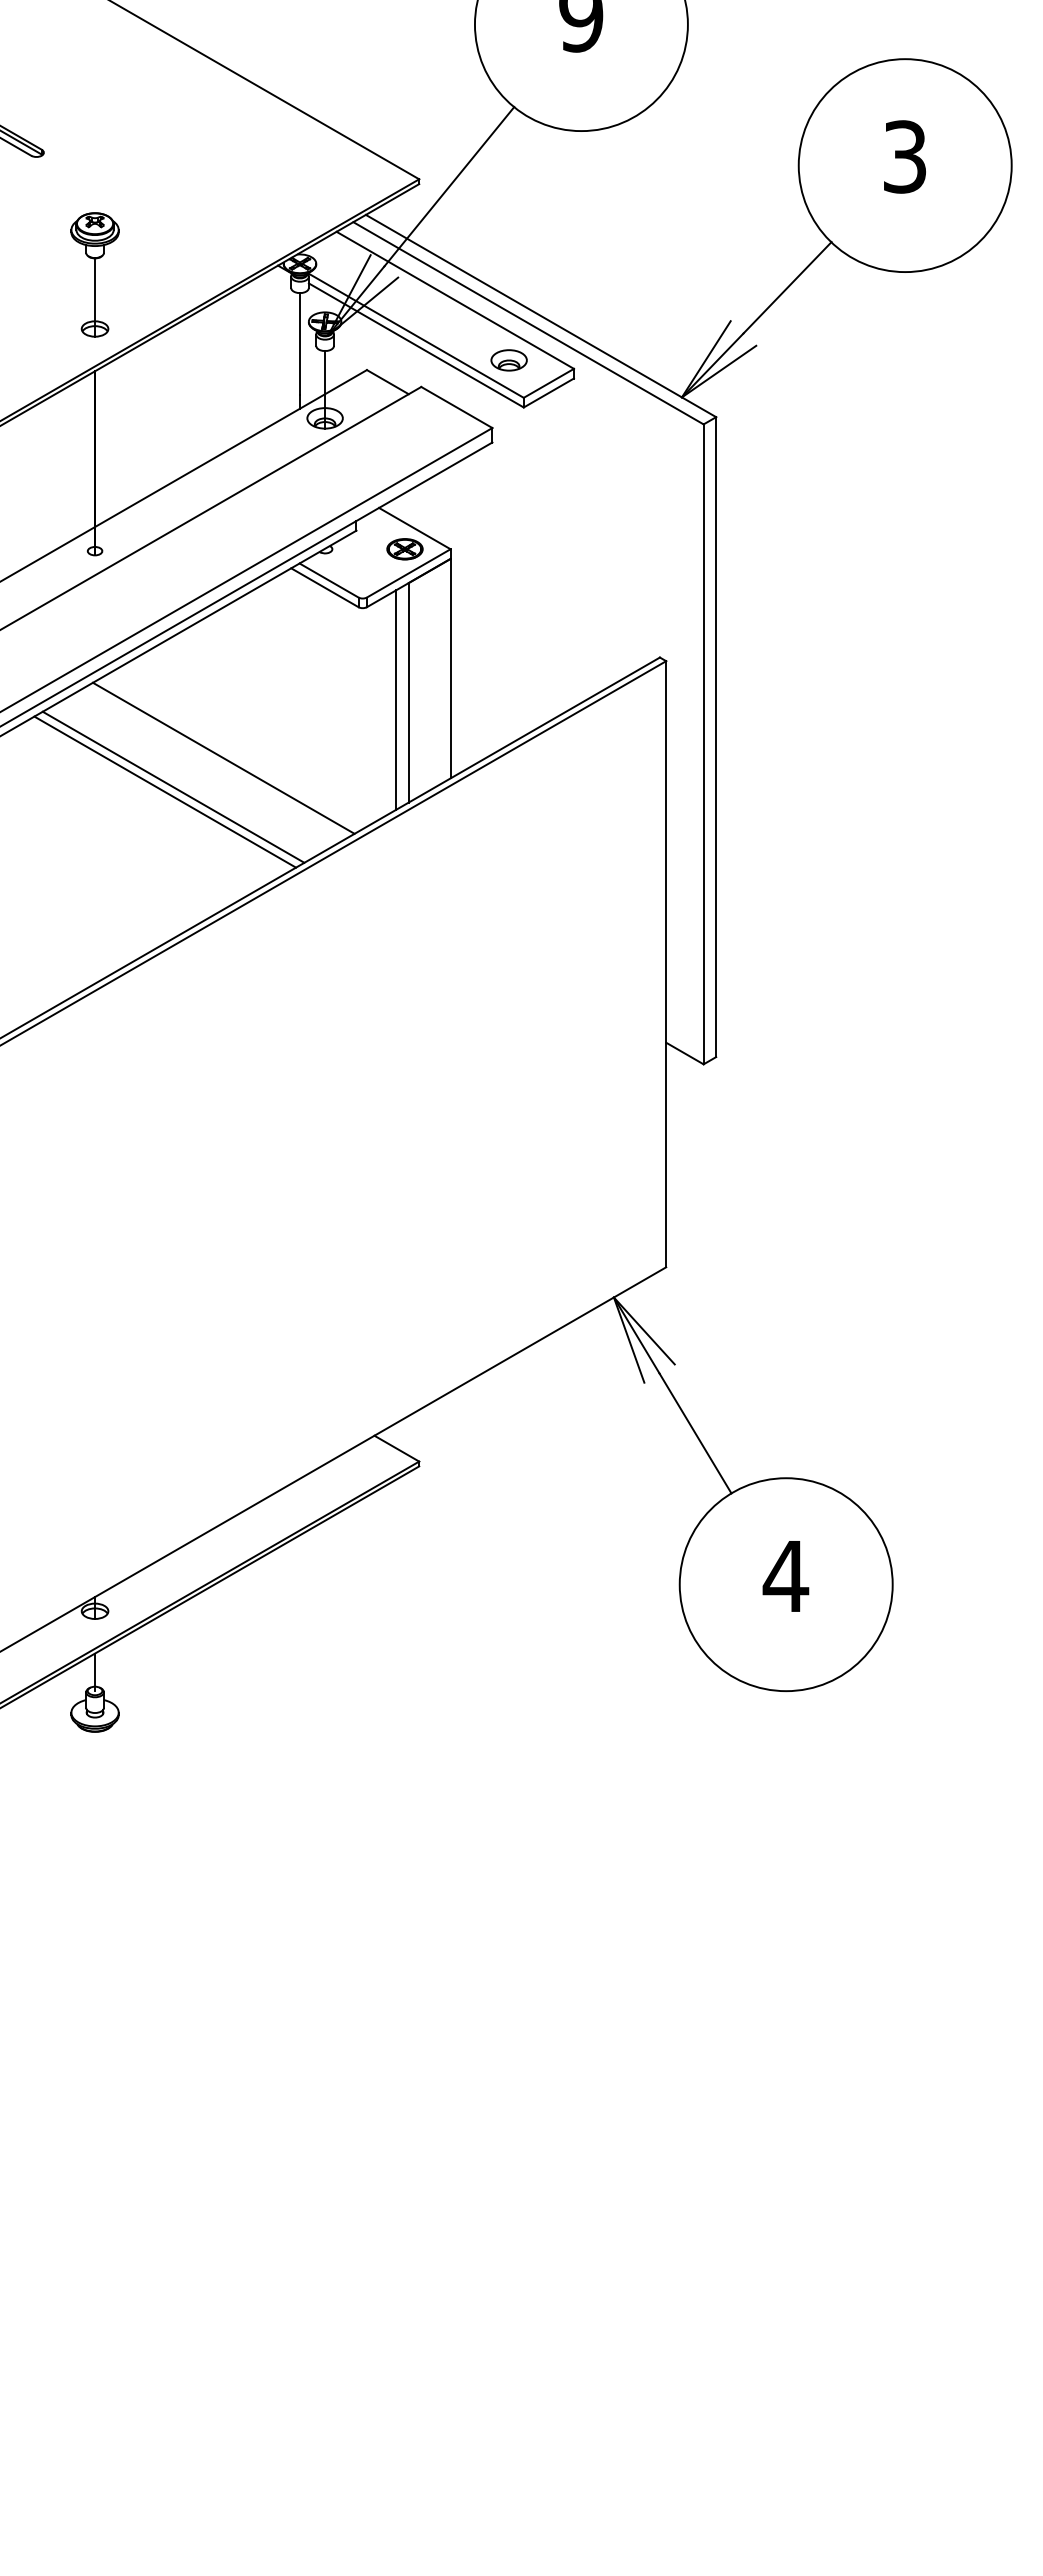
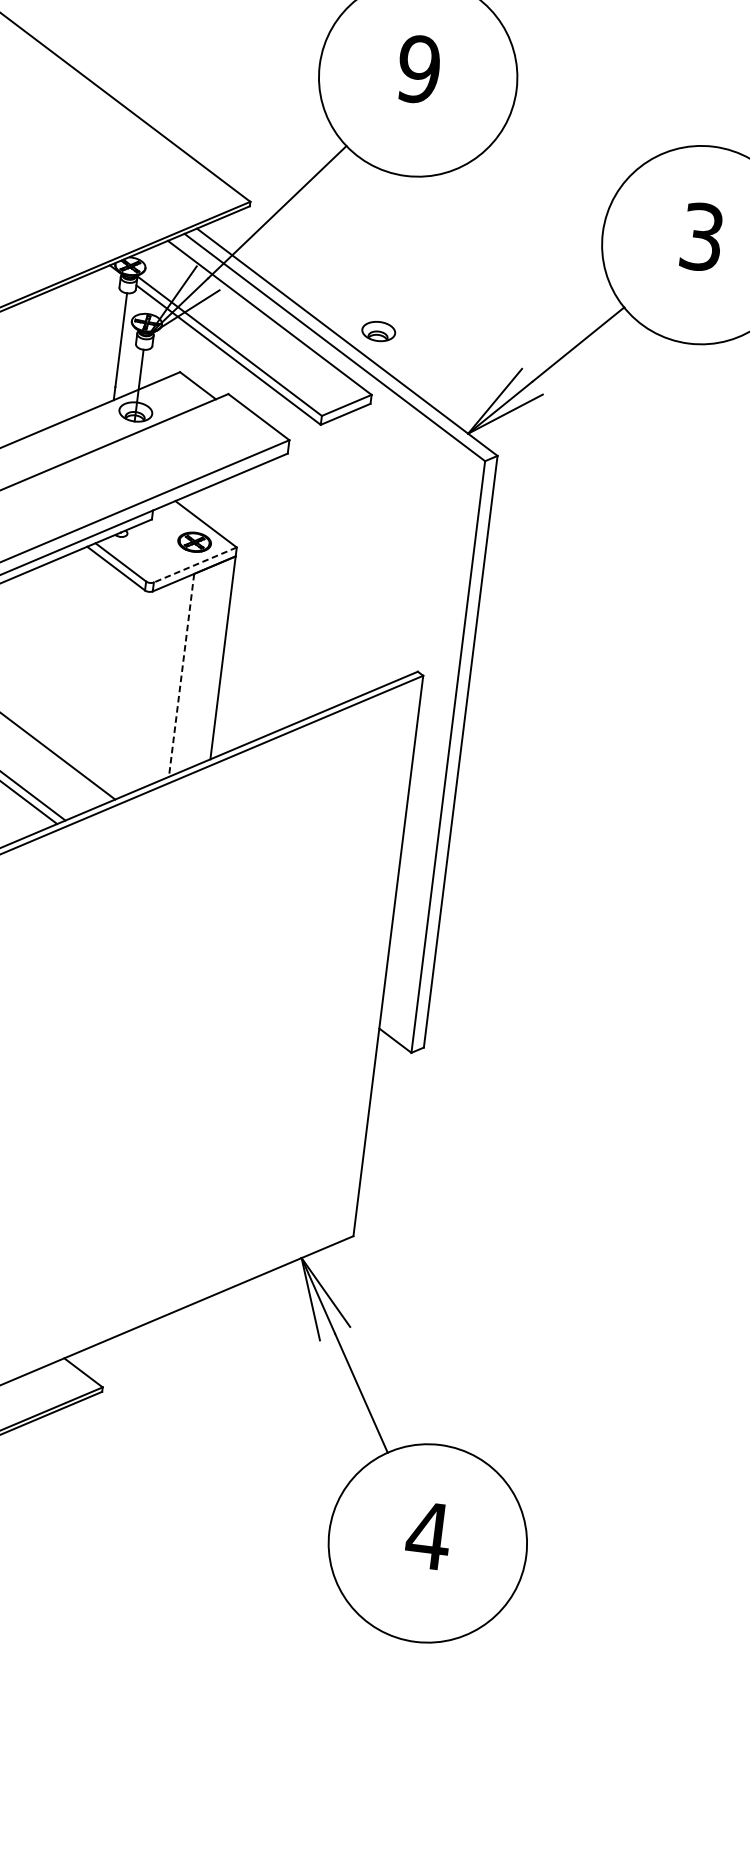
part: (508, 360) -> (378, 331), moved
line: (408, 573) -> (195, 565), solid -> dashed
line: (408, 692) -> (181, 675), solid -> dashed
line: (396, 699) -> (169, 680), removed

